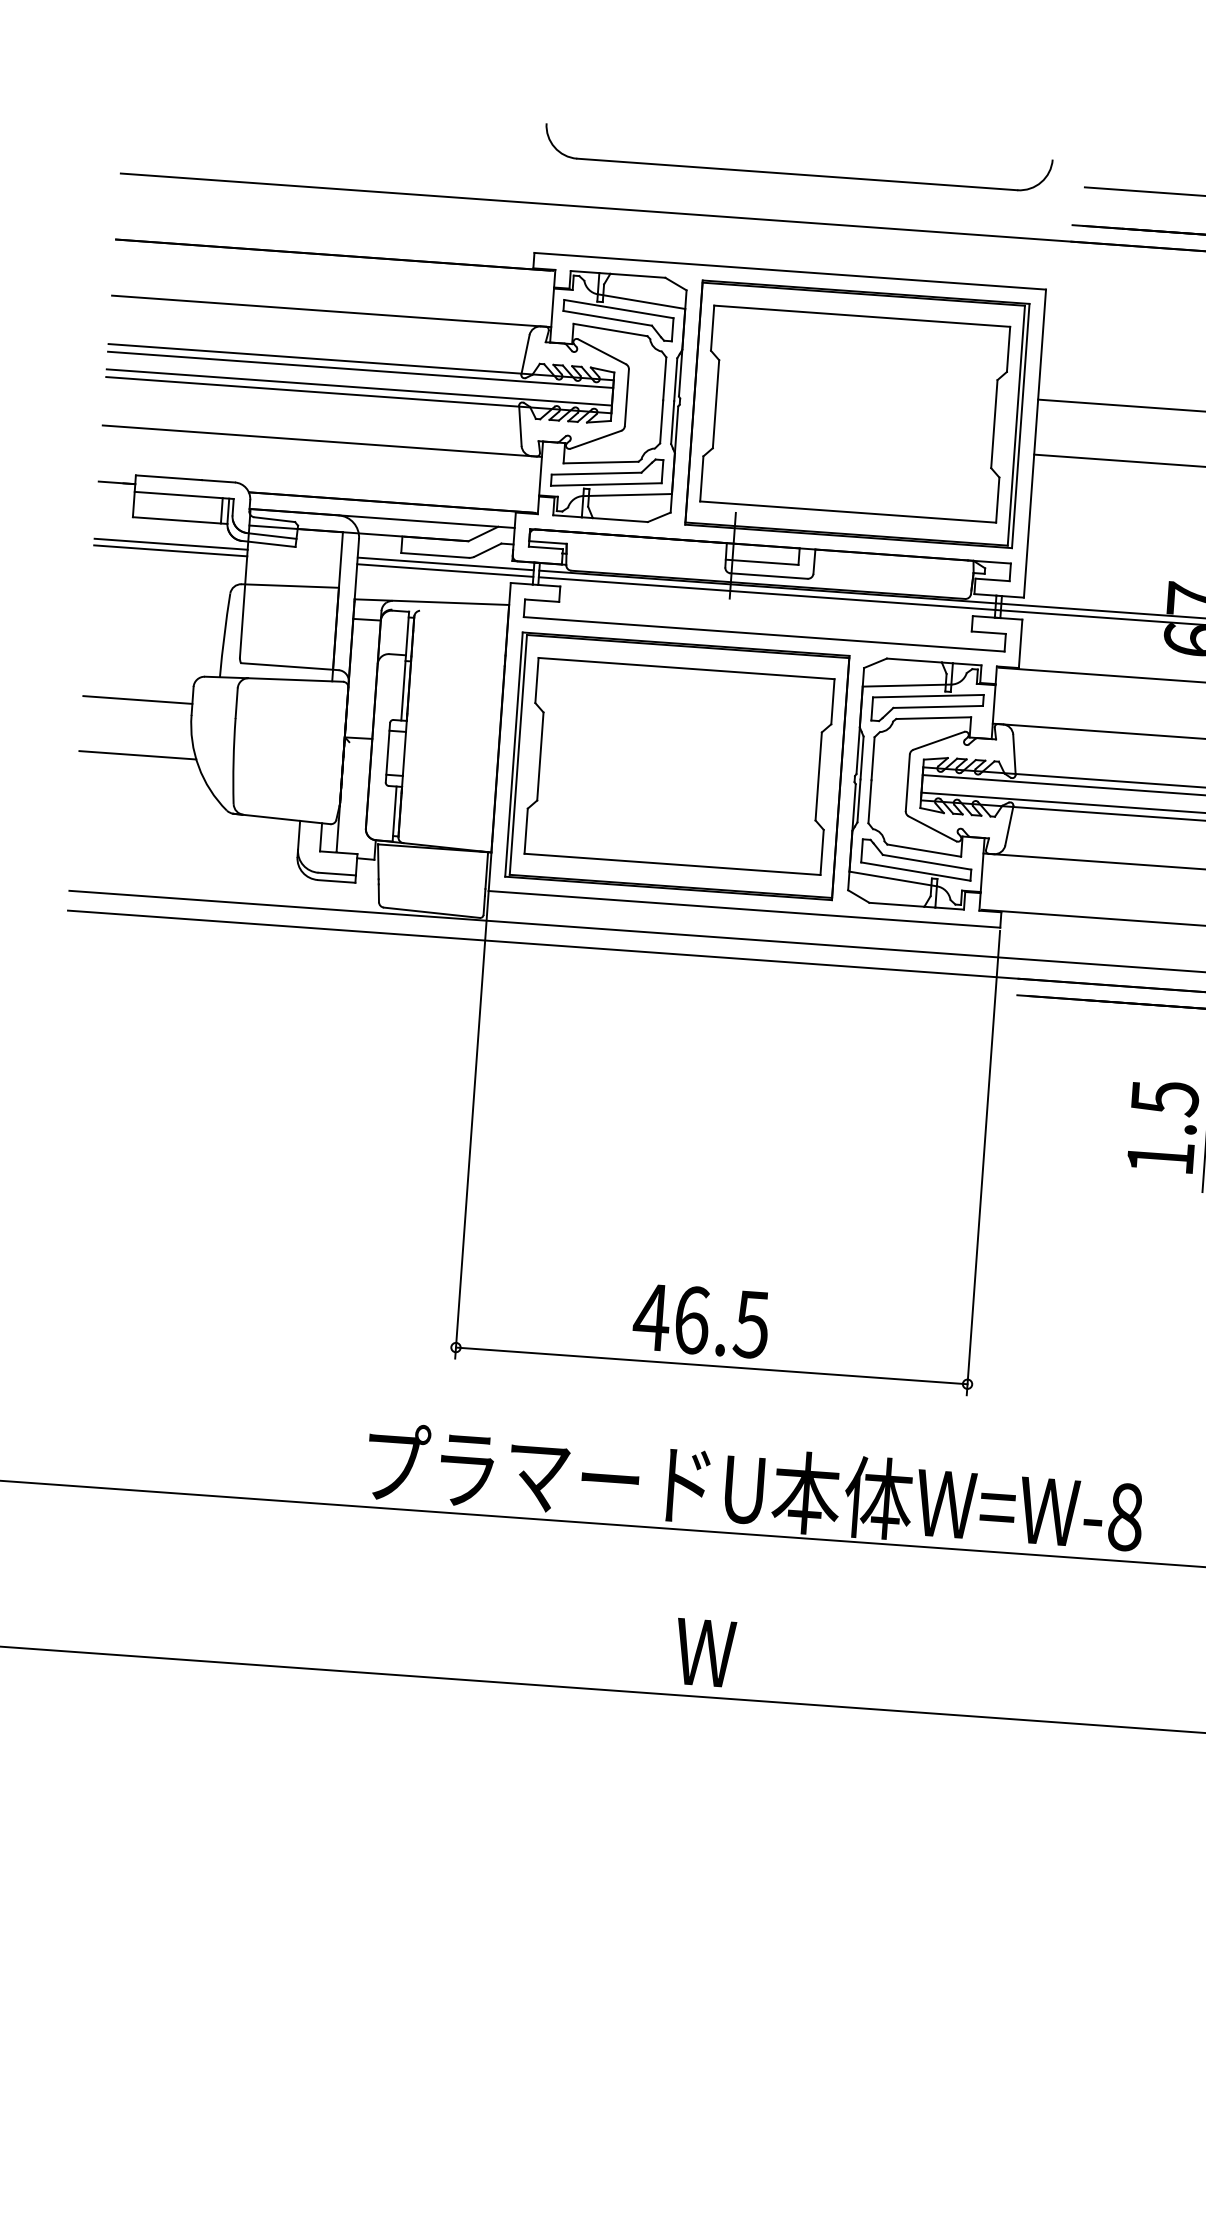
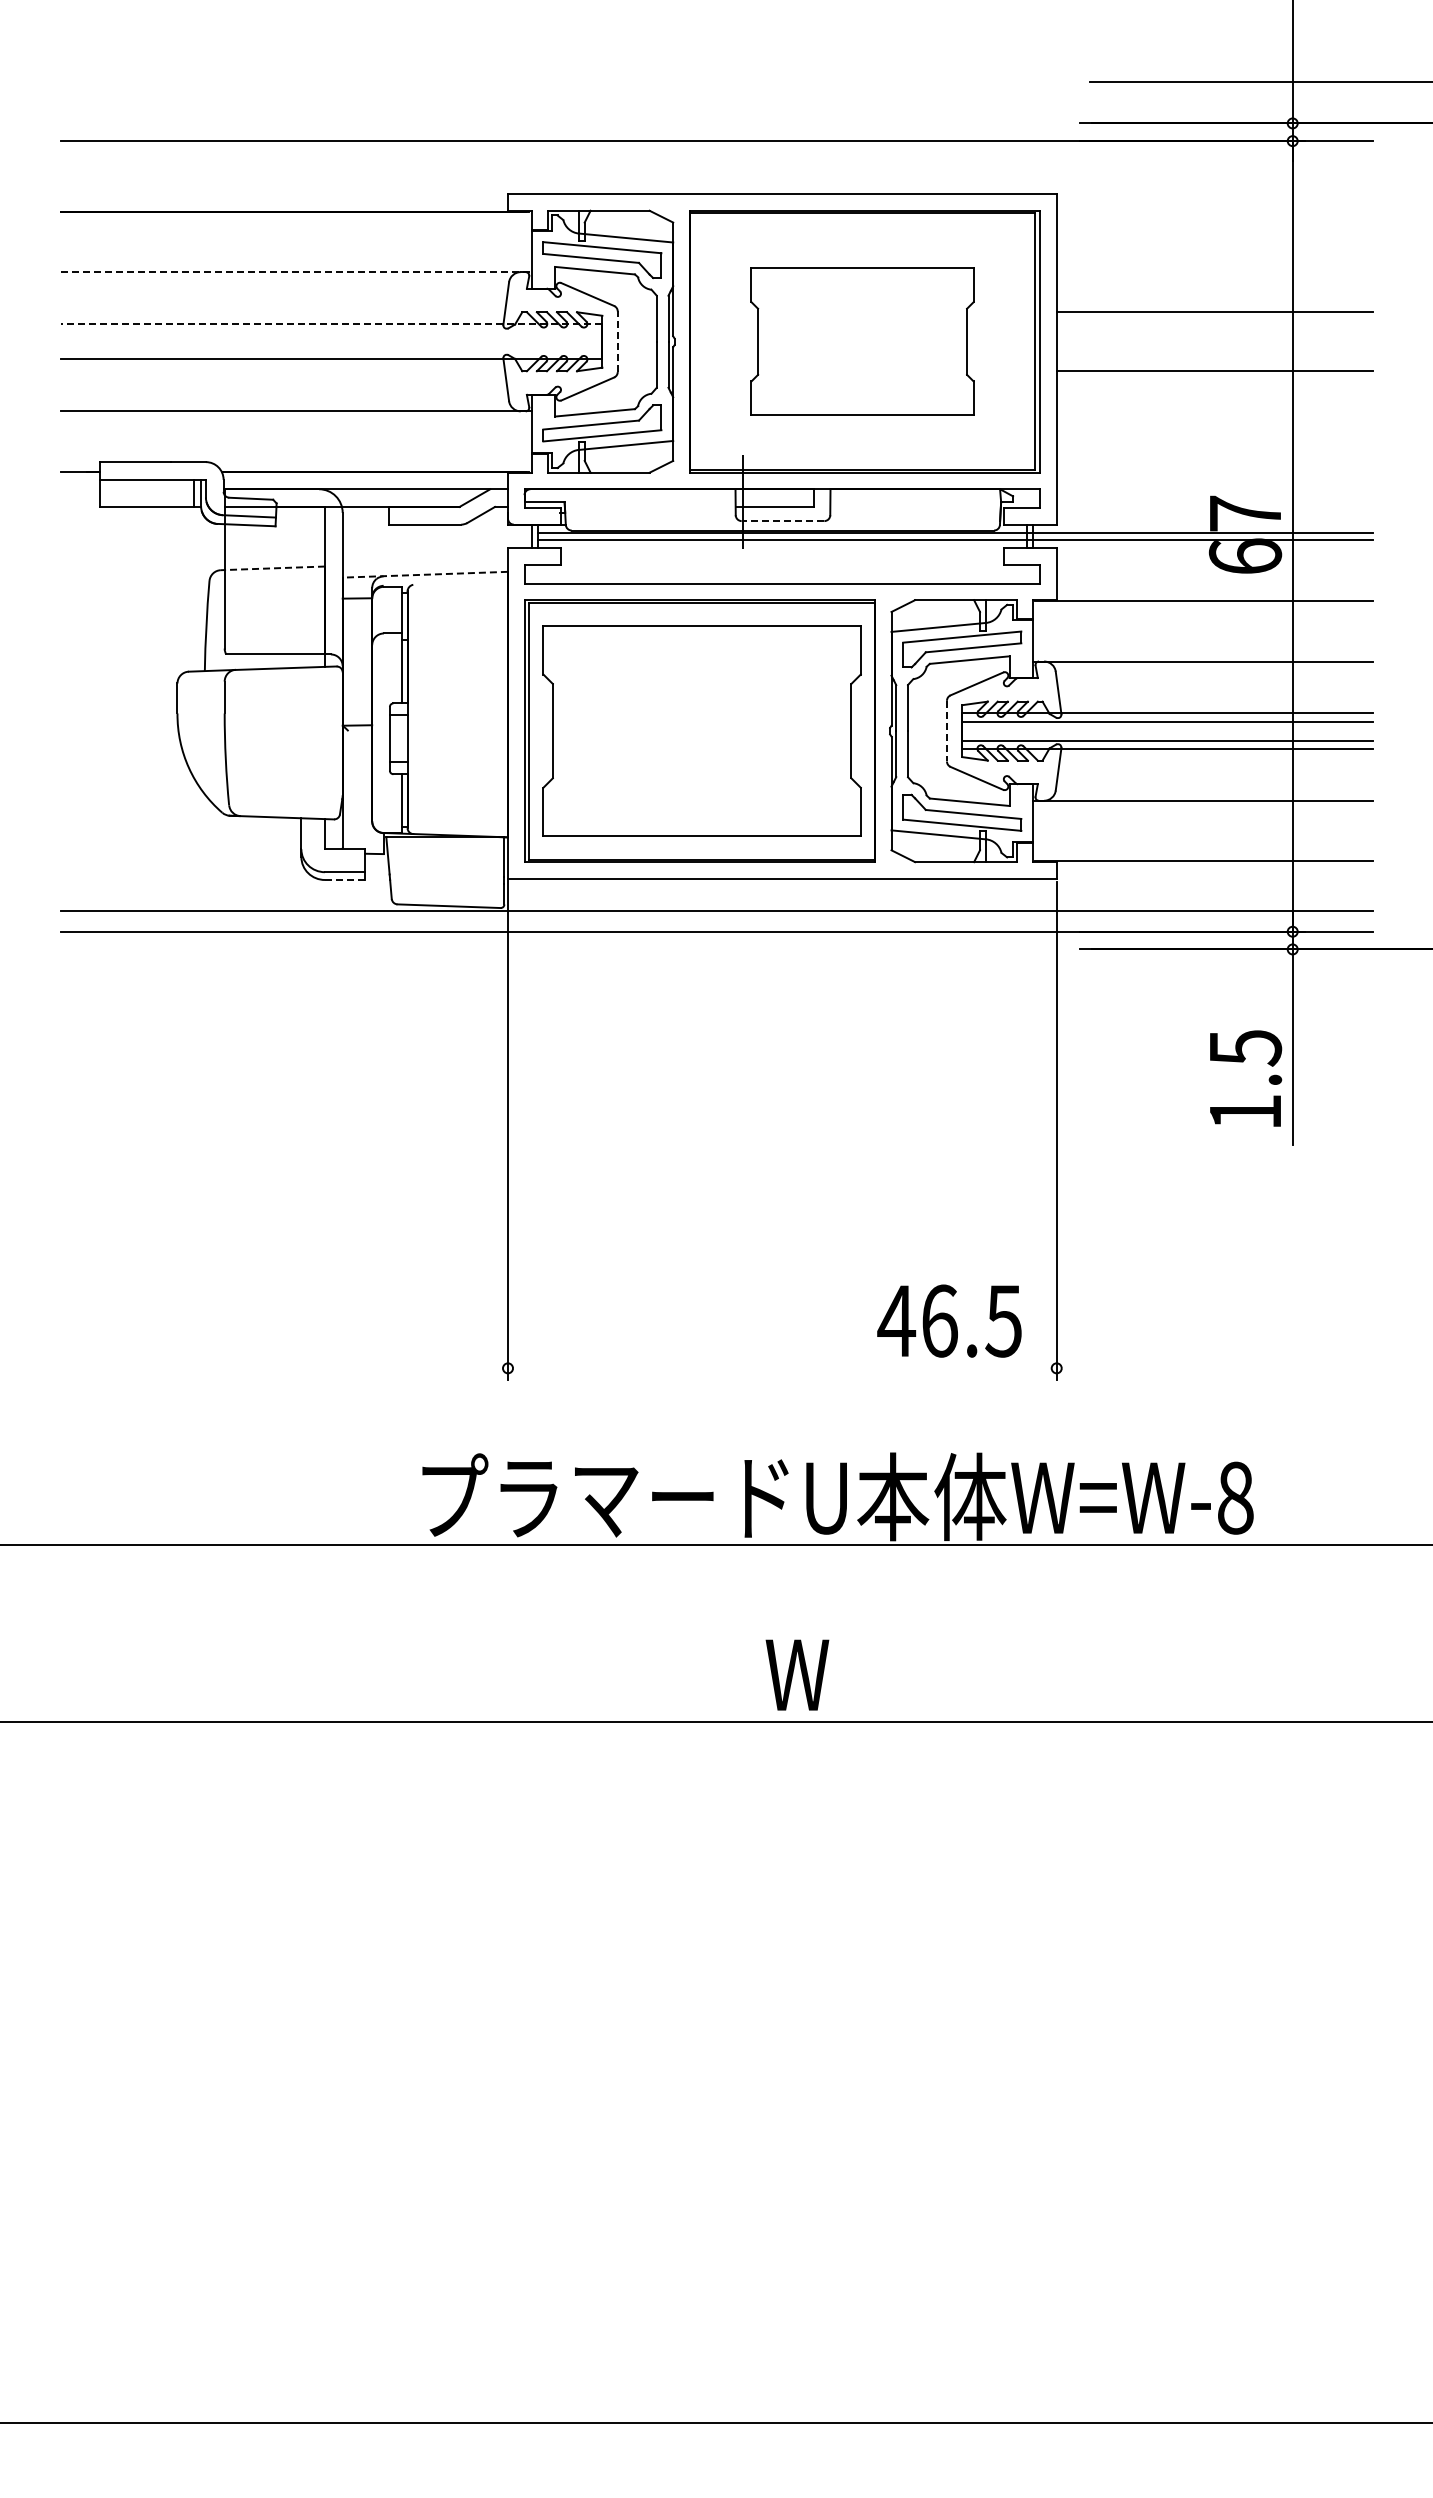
part: (797, 173) -> (782, 89), removed
line: (332, 311) -> (296, 272), solid -> dashed
line: (361, 362) -> (331, 324), solid -> dashed
line: (360, 370) -> (331, 332), removed
line: (359, 387) -> (331, 351), removed
line: (626, 397) -> (617, 341), solid -> dashed
part: (855, 413) -> (862, 341), size x0.7
line: (171, 543) -> (142, 532), removed
line: (170, 550) -> (142, 539), removed
line: (445, 563) -> (436, 532), removed
line: (444, 570) -> (436, 539), removed
line: (768, 576) -> (782, 521), solid -> dashed
line: (289, 586) -> (272, 568), solid -> dashed
line: (432, 601) -> (425, 574), solid -> dashed
line: (137, 699) -> (118, 701), removed
line: (137, 755) -> (122, 760), removed
line: (907, 783) -> (946, 731), solid -> dashed
line: (337, 881) -> (345, 880), solid -> dashed
text: (701, 1320) -> (949, 1320), moved
line: (711, 1366) -> (782, 1368), removed

